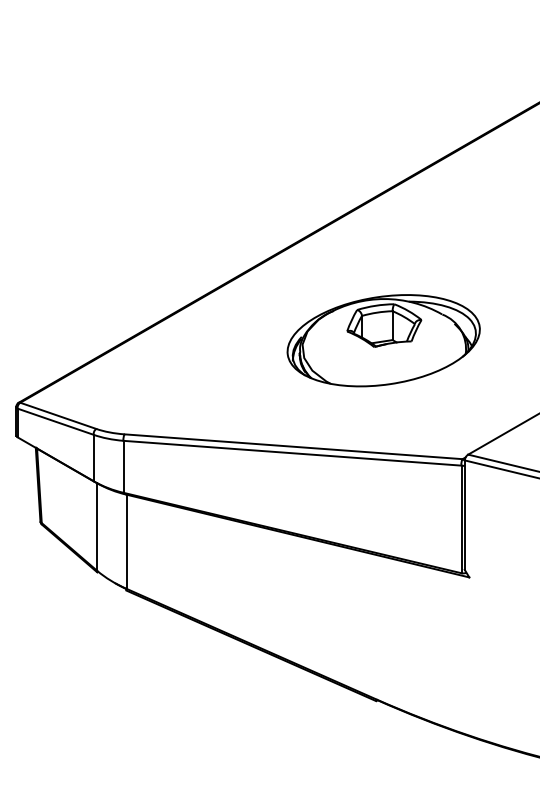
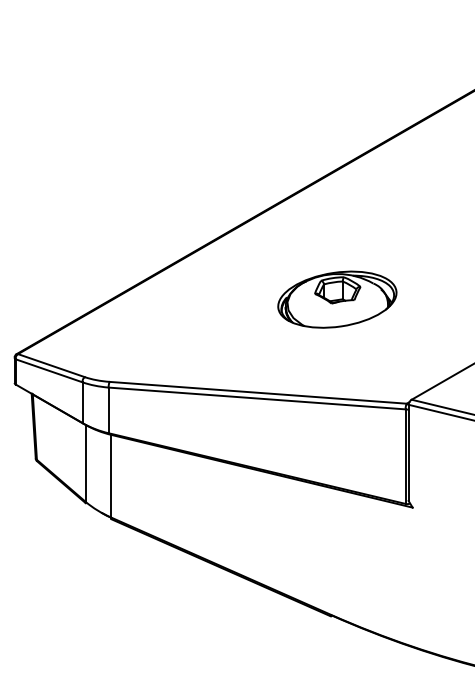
part: (383, 340) -> (337, 299), size x0.7

